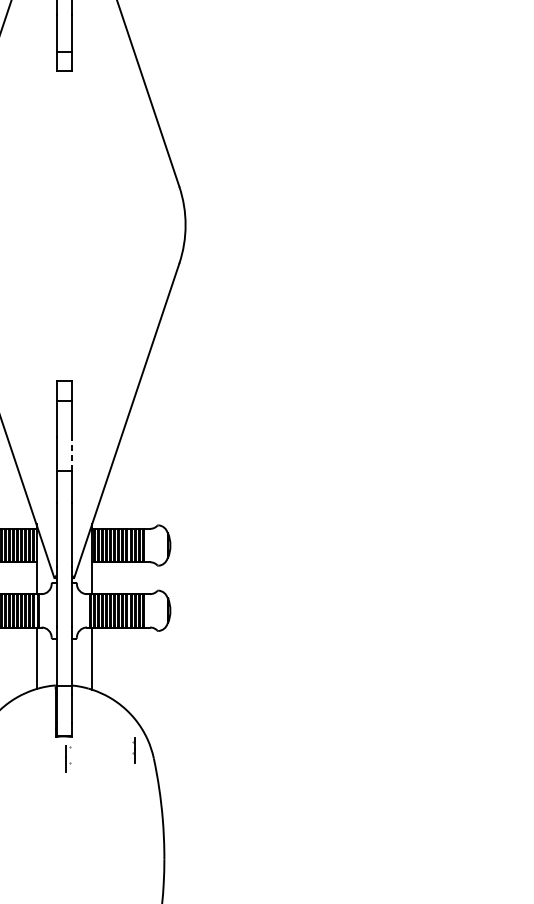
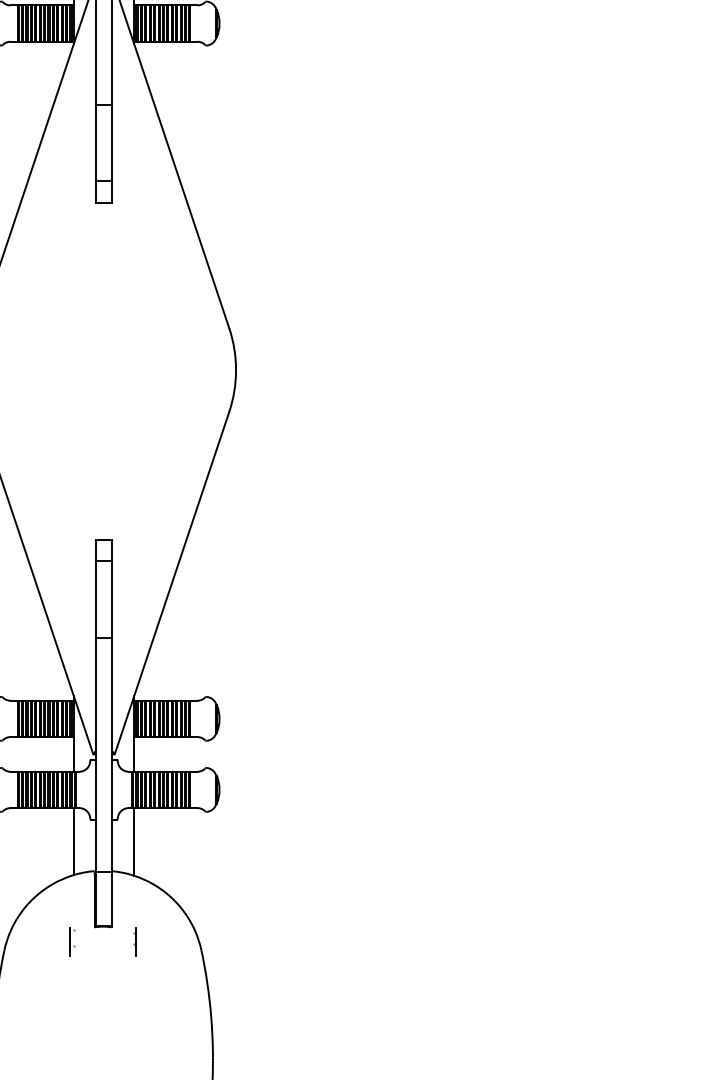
line: (72, 454) -> (112, 619), dashed -> solid
part: (133, 750) -> (134, 941), moved
part: (68, 758) -> (72, 941), moved

